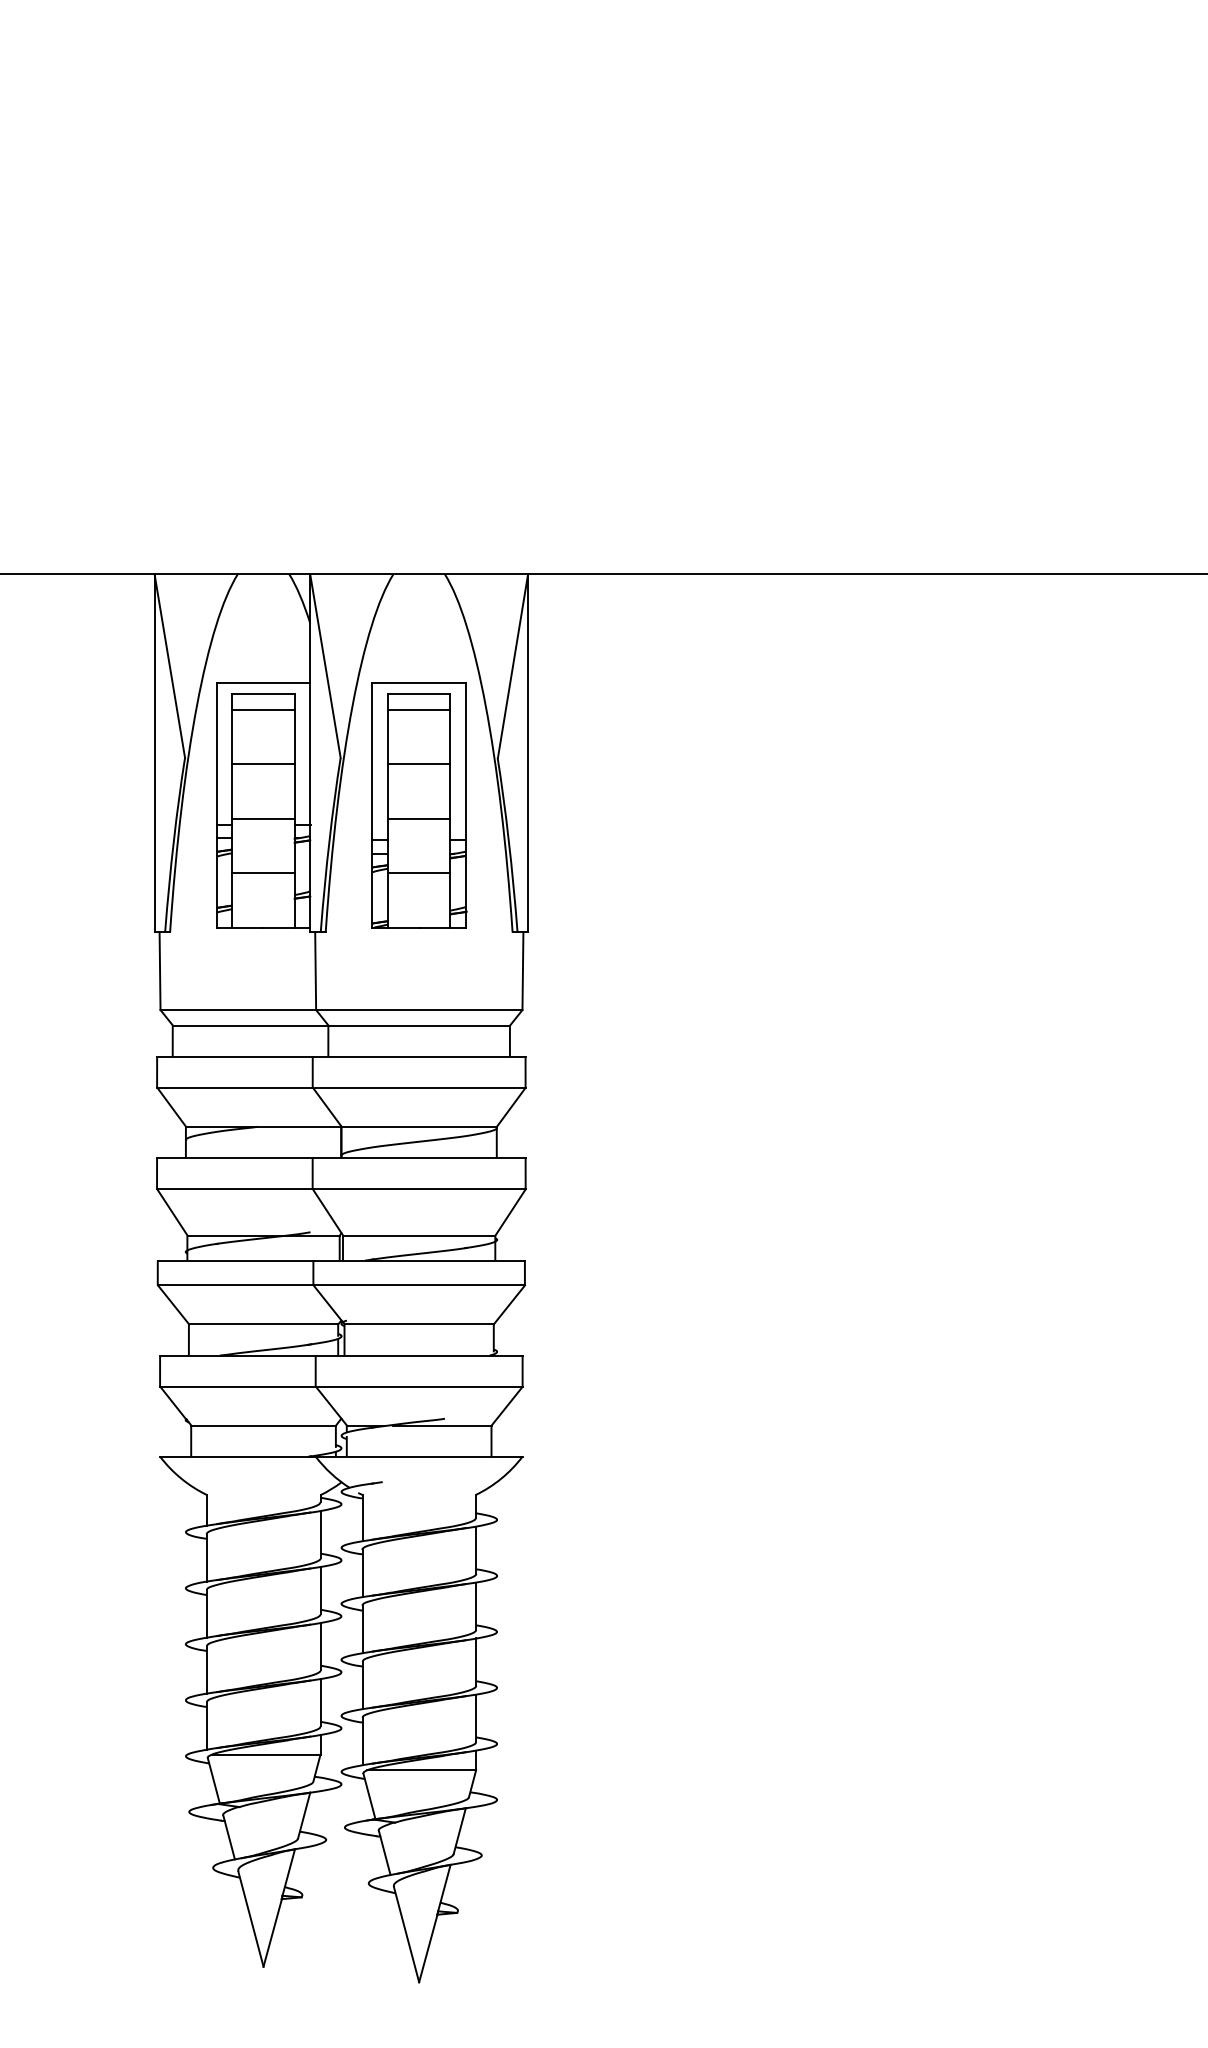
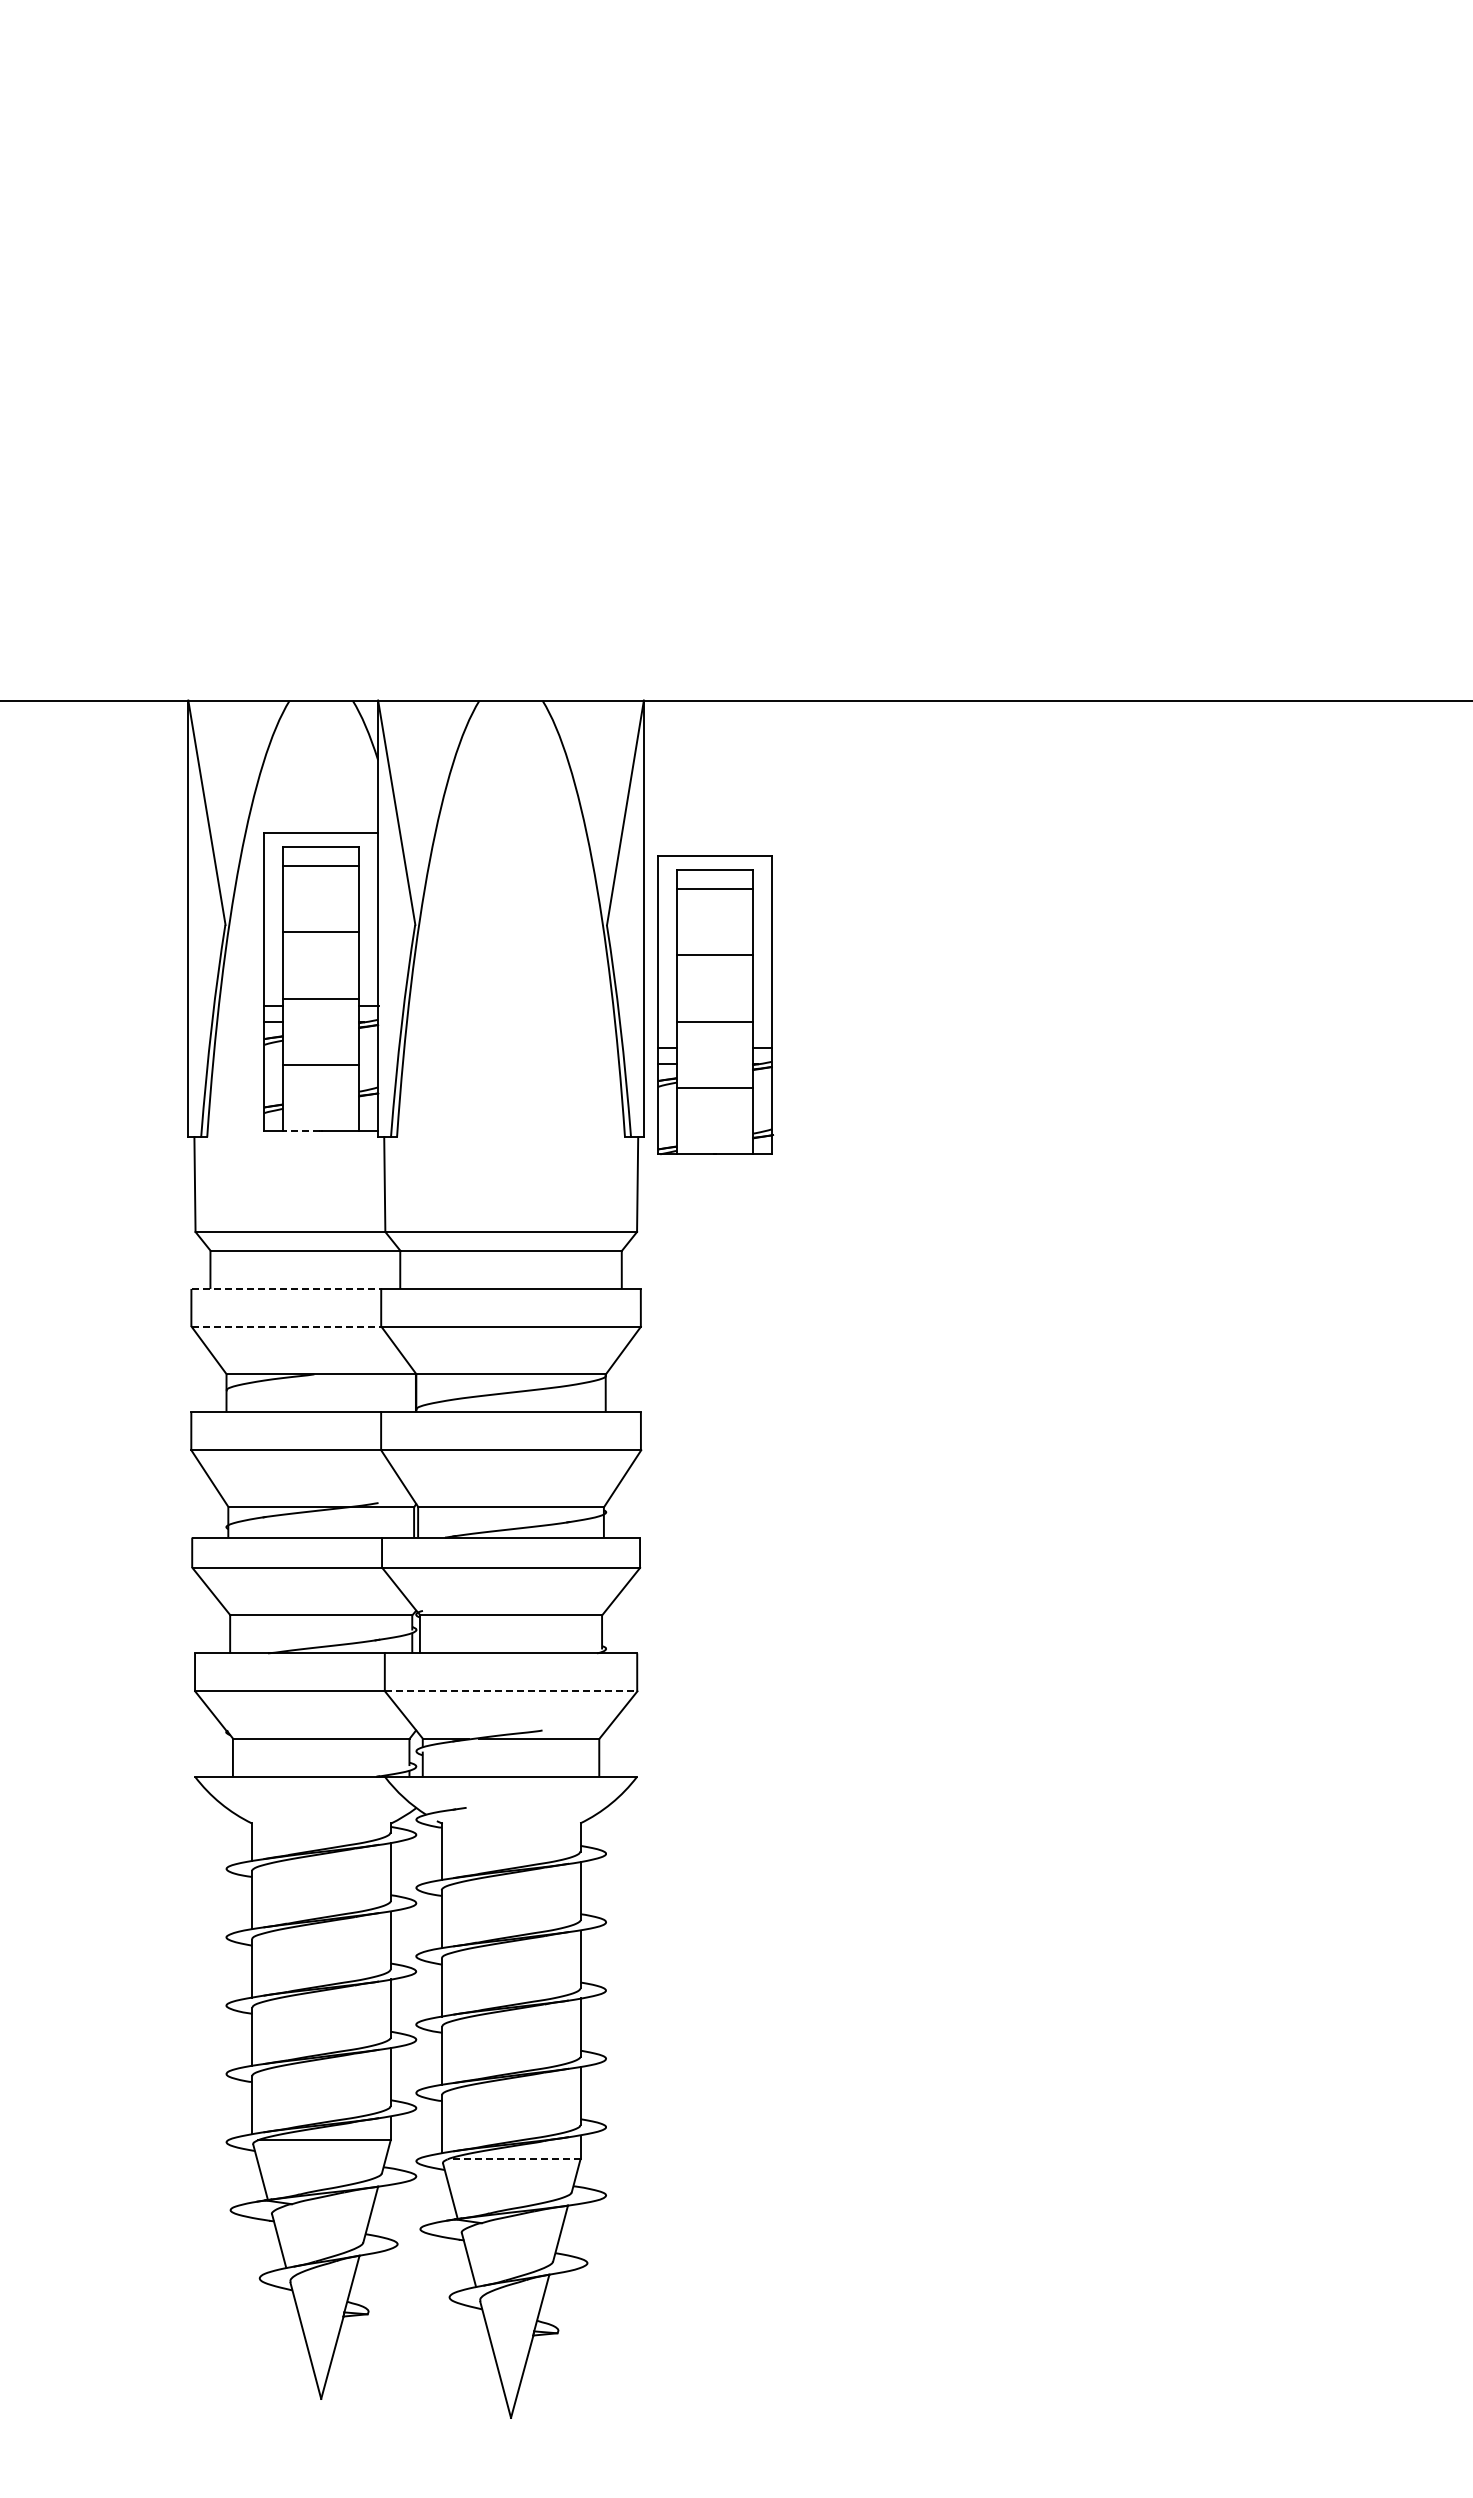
part: (419, 805) -> (715, 1005), moved
line: (247, 927) -> (301, 1131), solid -> dashed
line: (235, 1056) -> (286, 1288), solid -> dashed
line: (235, 1087) -> (286, 1326), solid -> dashed
line: (419, 1386) -> (511, 1691), solid -> dashed
line: (421, 1770) -> (513, 2159), solid -> dashed

